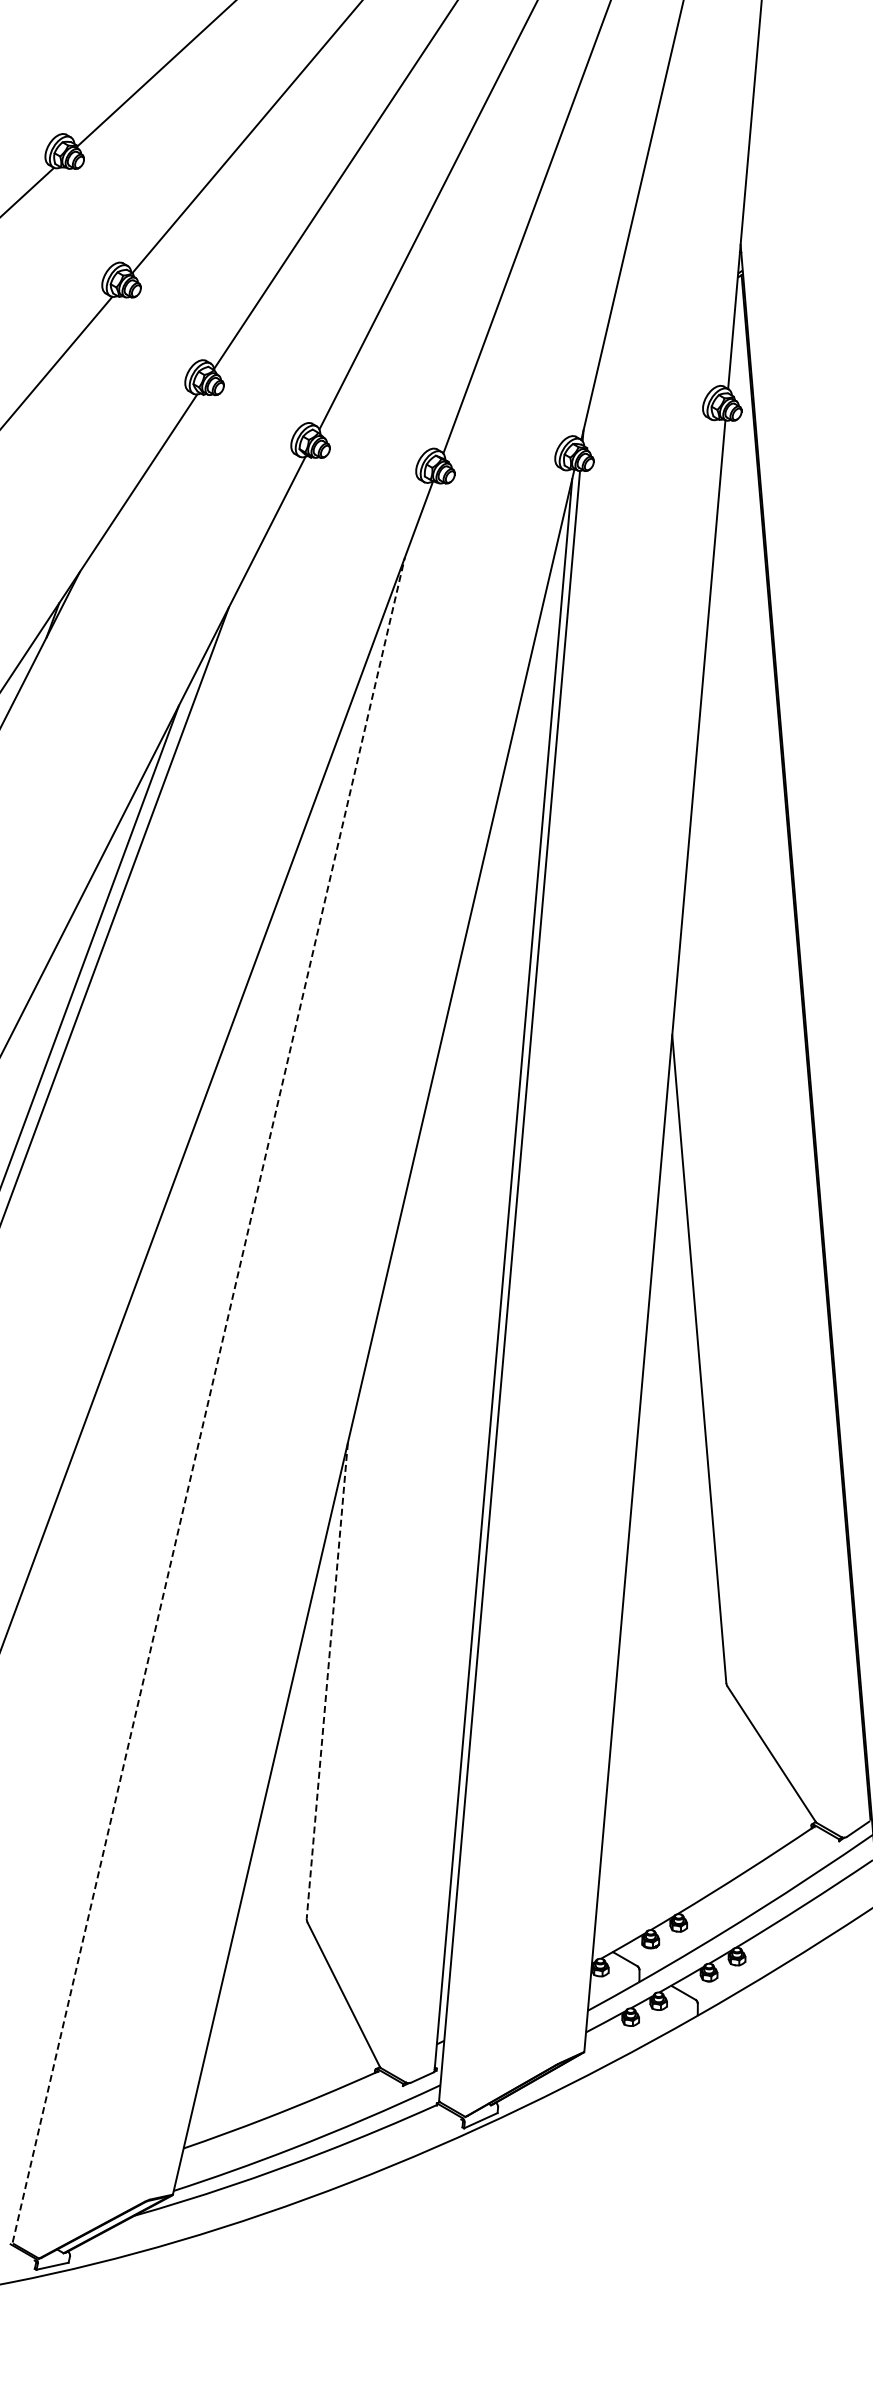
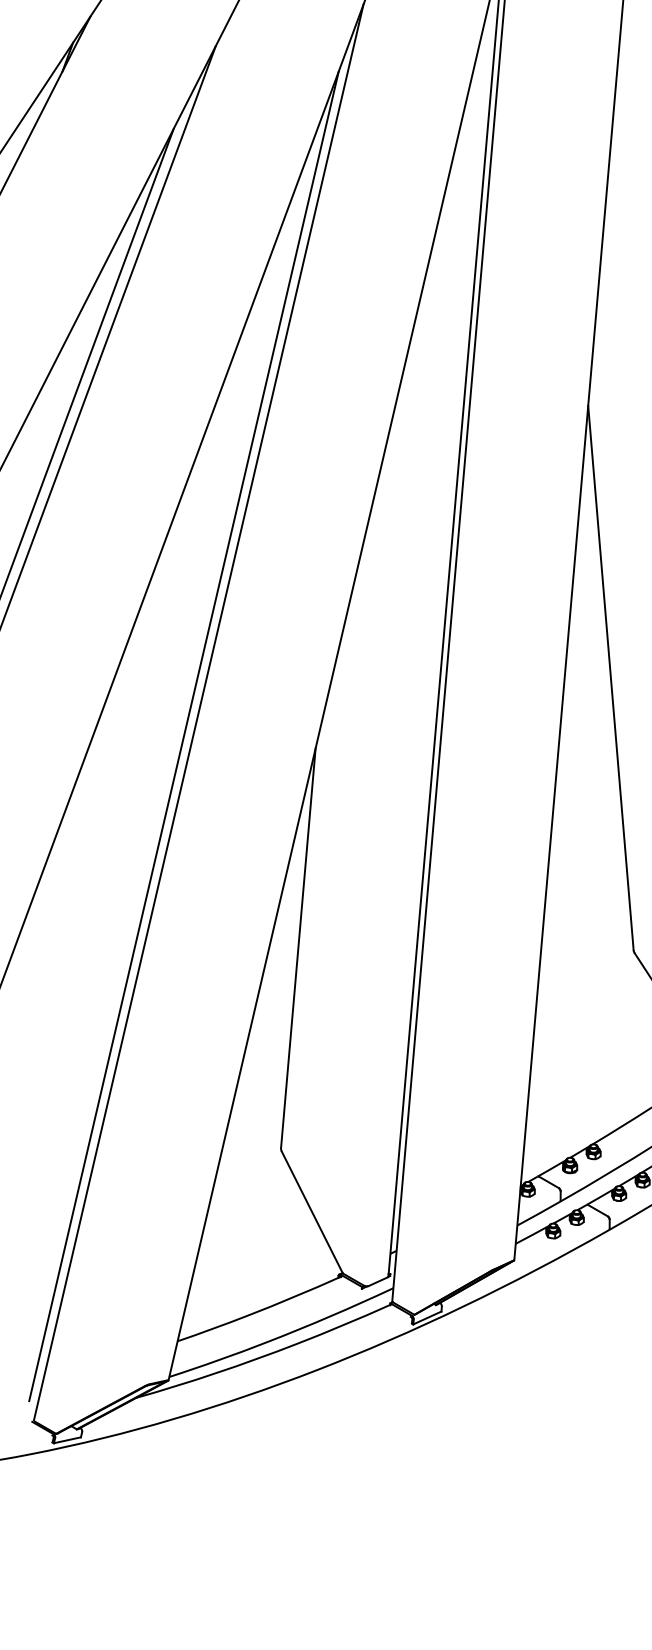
line: (208, 1400) -> (198, 712), dashed -> solid
line: (191, 1428) -> (184, 736), added
line: (327, 1680) -> (298, 948), dashed -> solid

